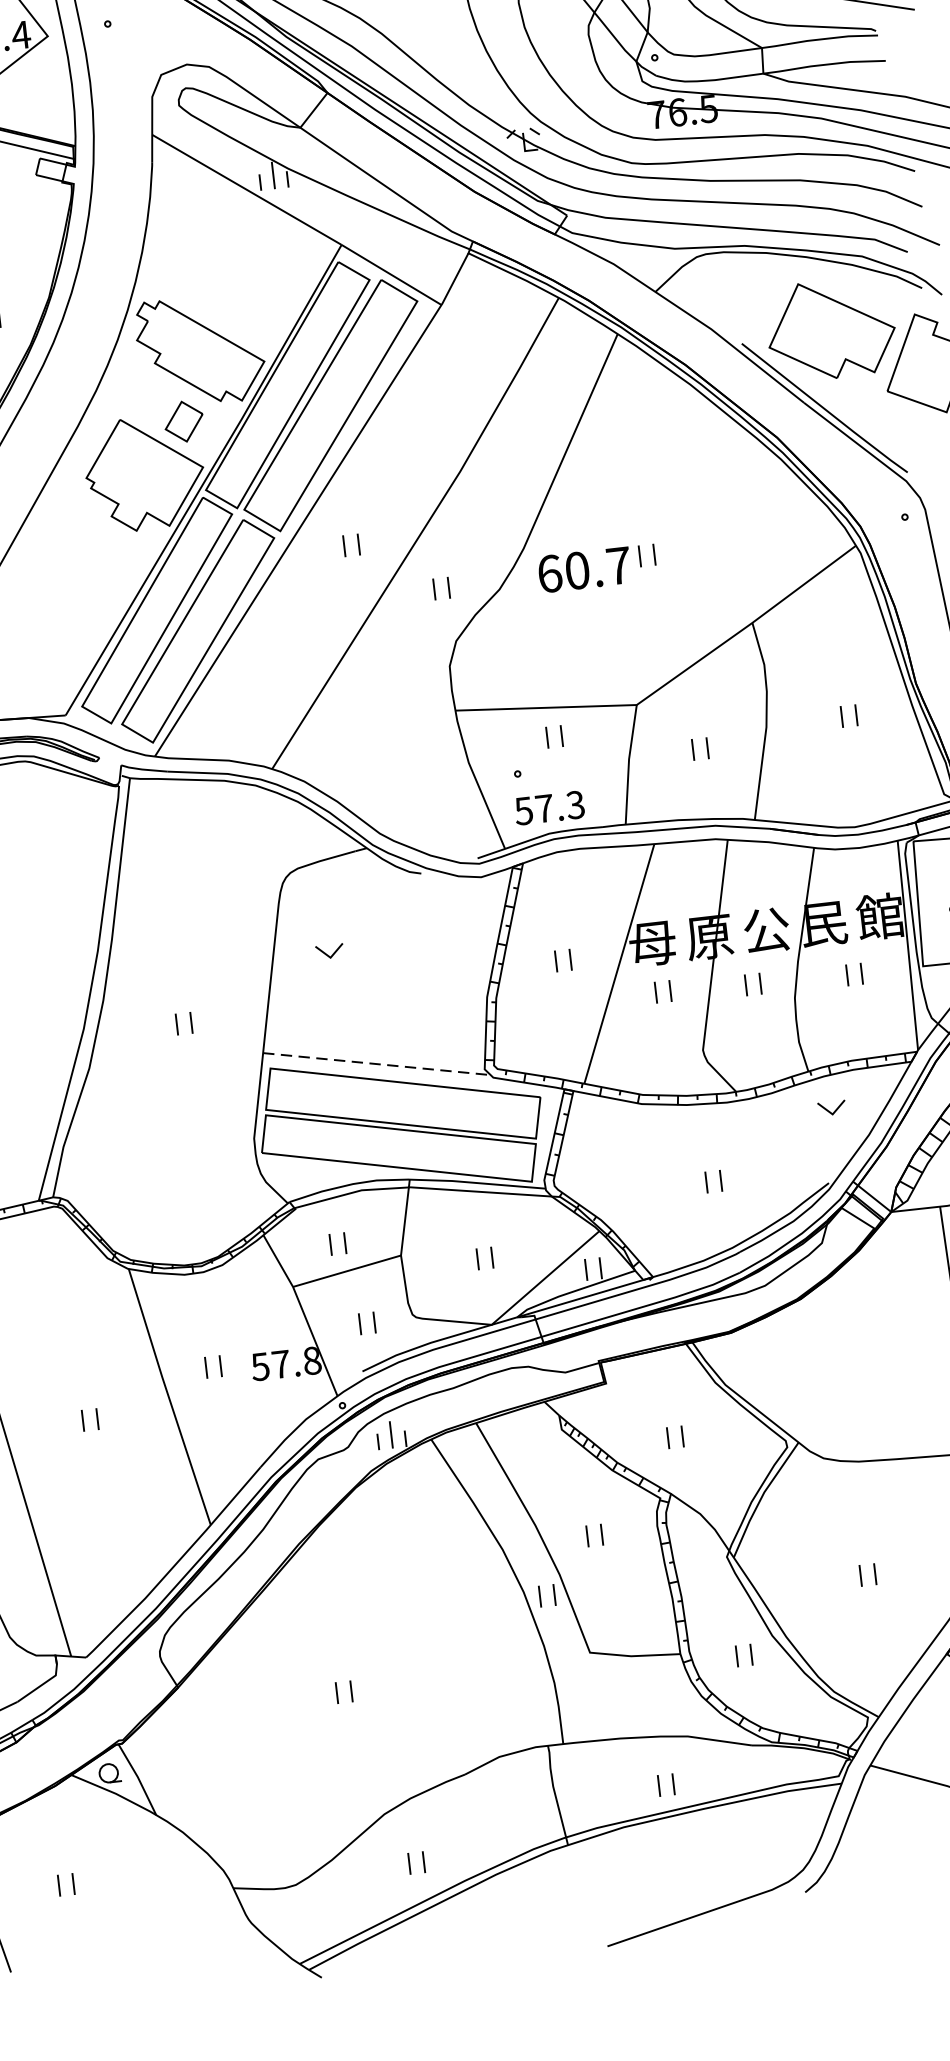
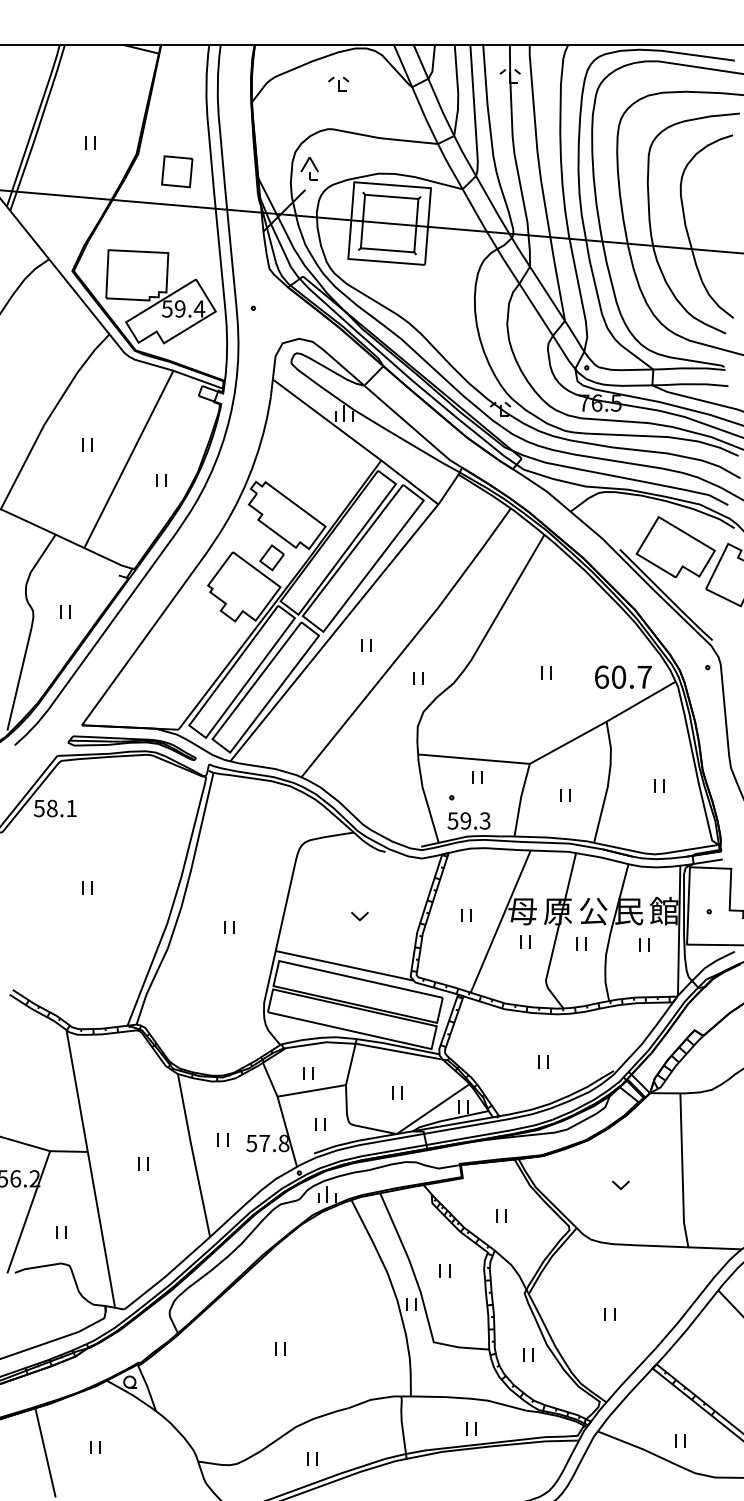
text: (584, 568) -> (623, 676), moved
text: (543, 807) -> (465, 820), 57.3 -> 59.3
part: (329, 951) -> (359, 916), moved
line: (376, 1063) -> (344, 965), dashed -> solid
part: (831, 1107) -> (620, 1184), moved

